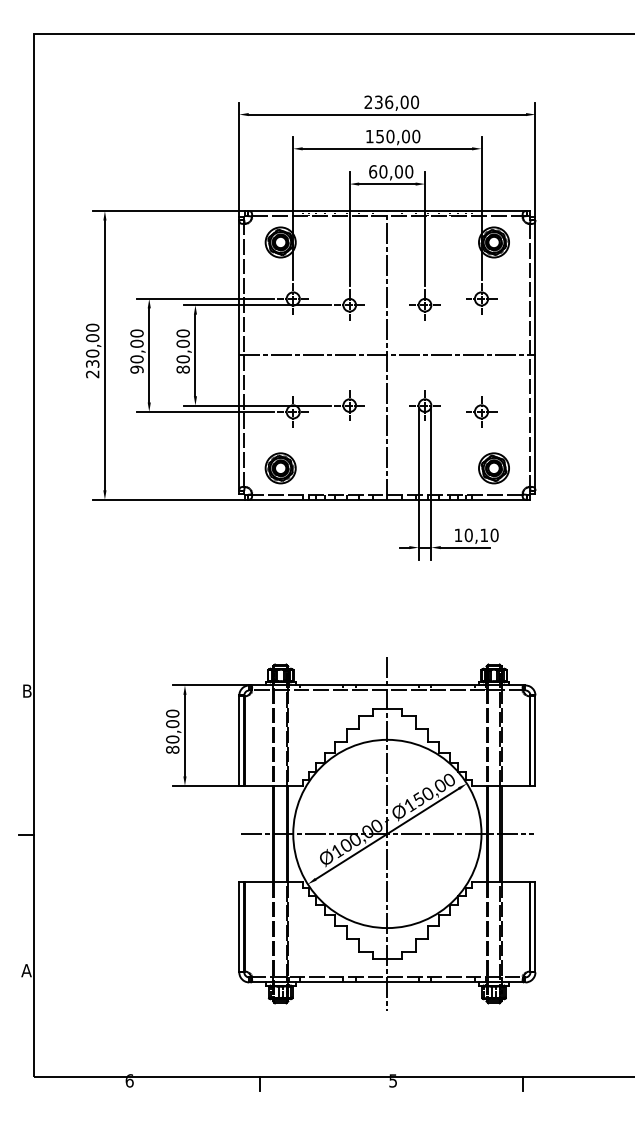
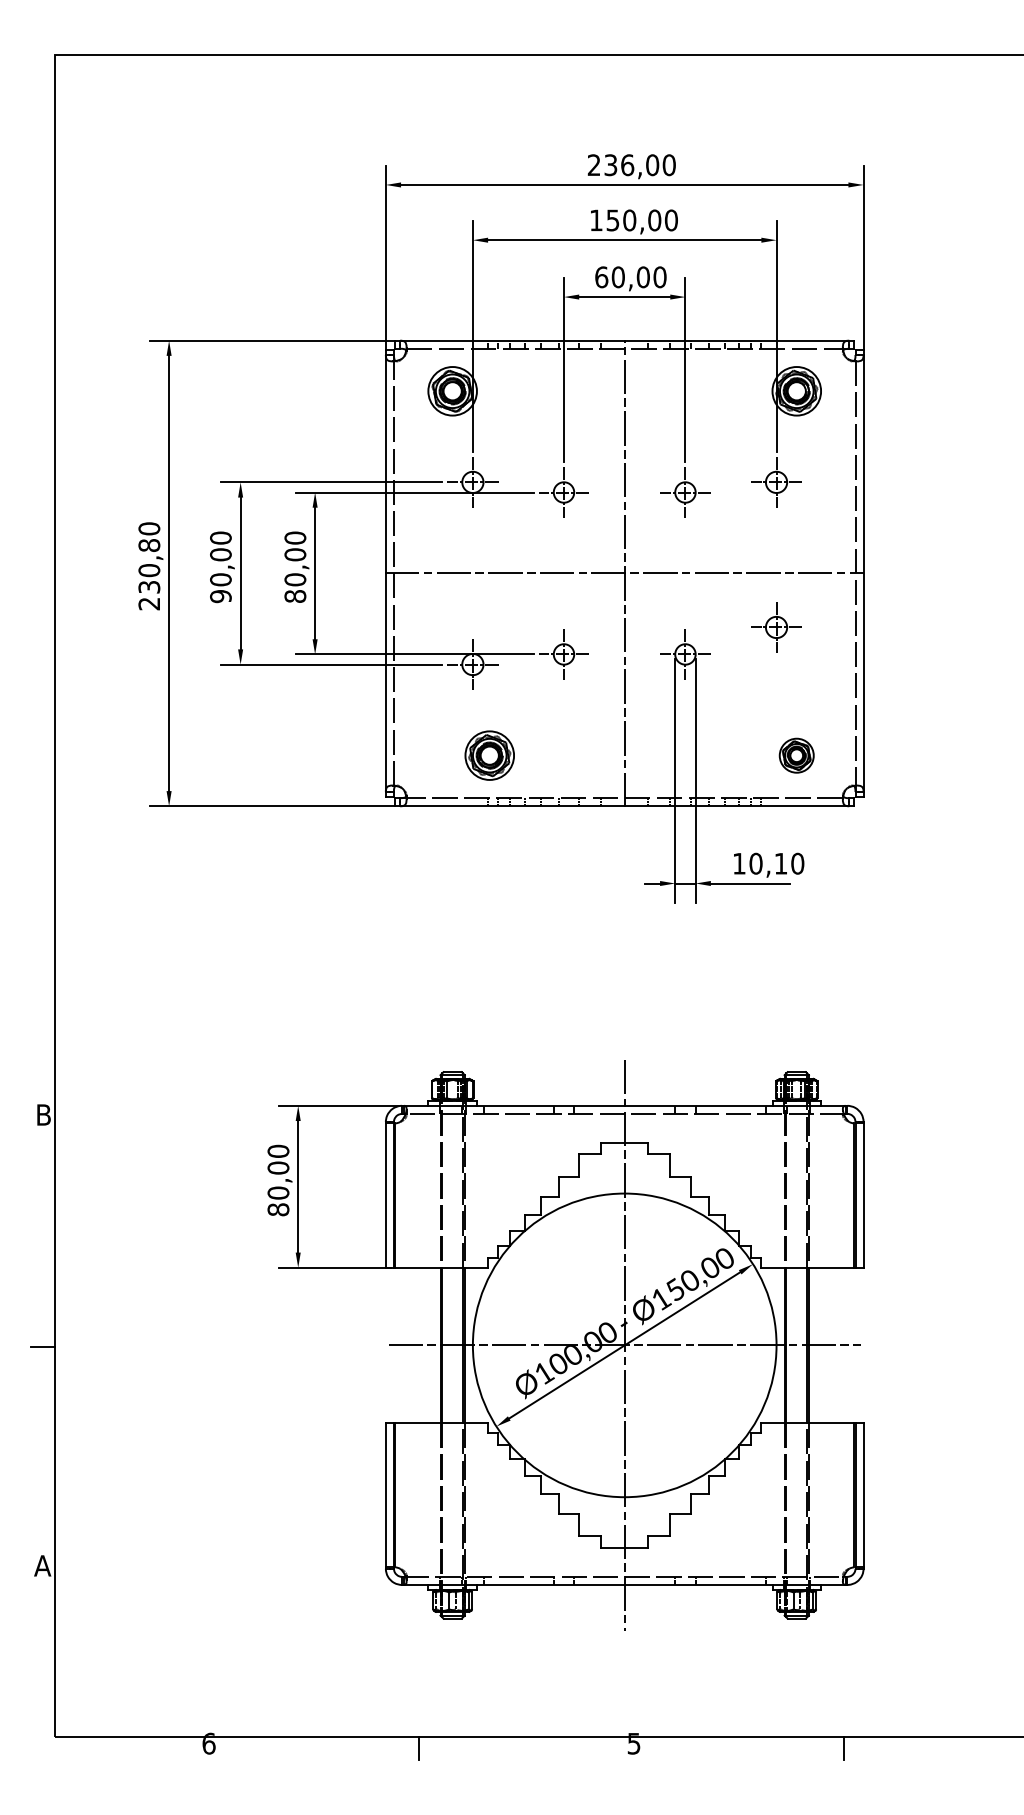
text: (92, 338) -> (149, 546), 230,00 -> 230,80
part: (481, 411) -> (776, 626), moved
part: (280, 468) -> (489, 755), moved
part: (493, 468) -> (795, 755), size x0.7

